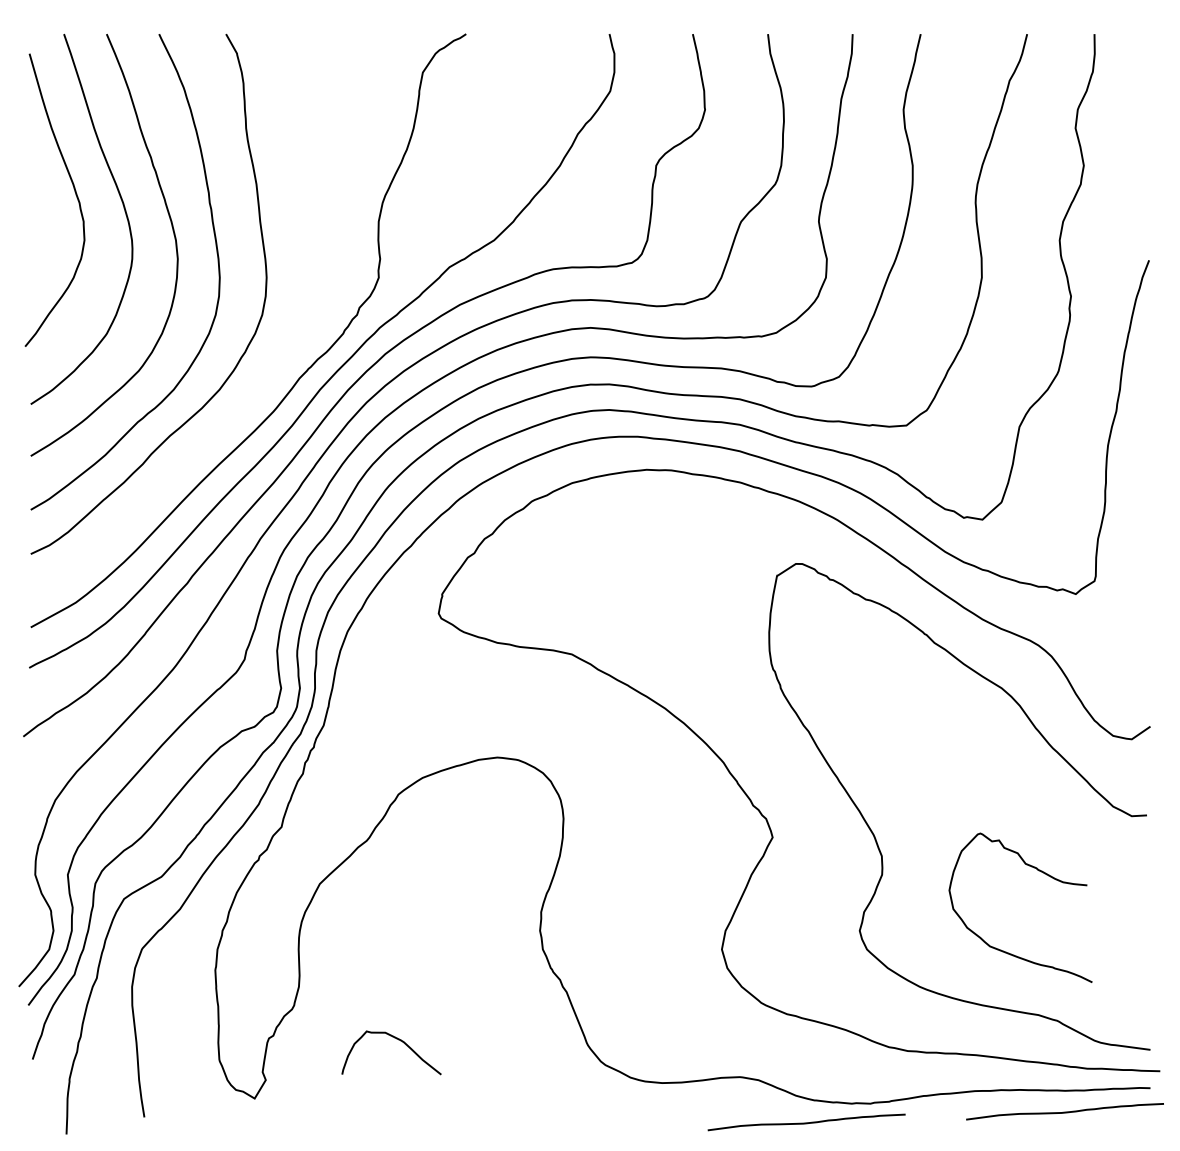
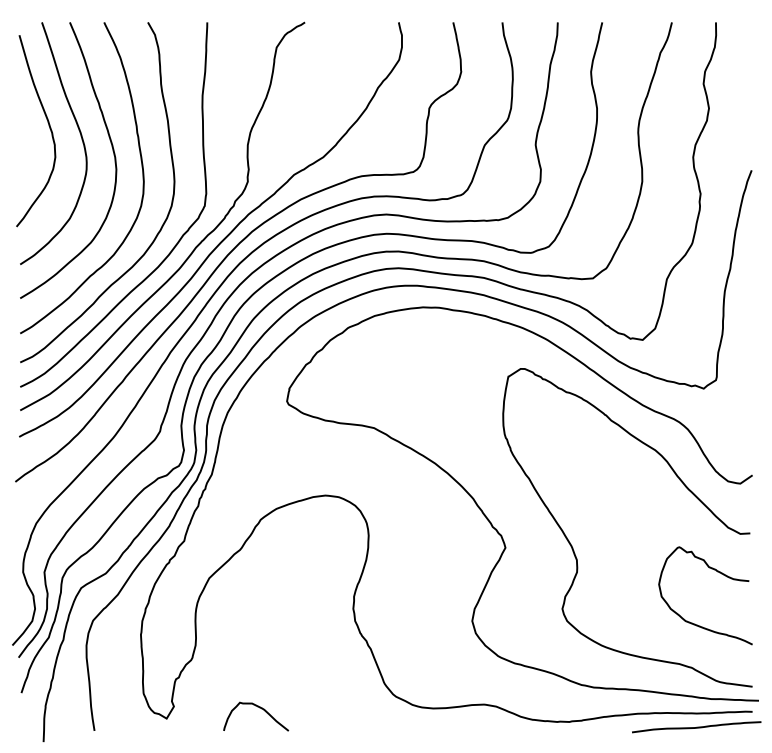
curve: (262, 381) -> (171, 249), added
curve: (1038, 872) -> (717, 572), moved
curve: (396, 1040) -> (259, 708), moved
curve: (806, 1122) -> (527, 734), removed

